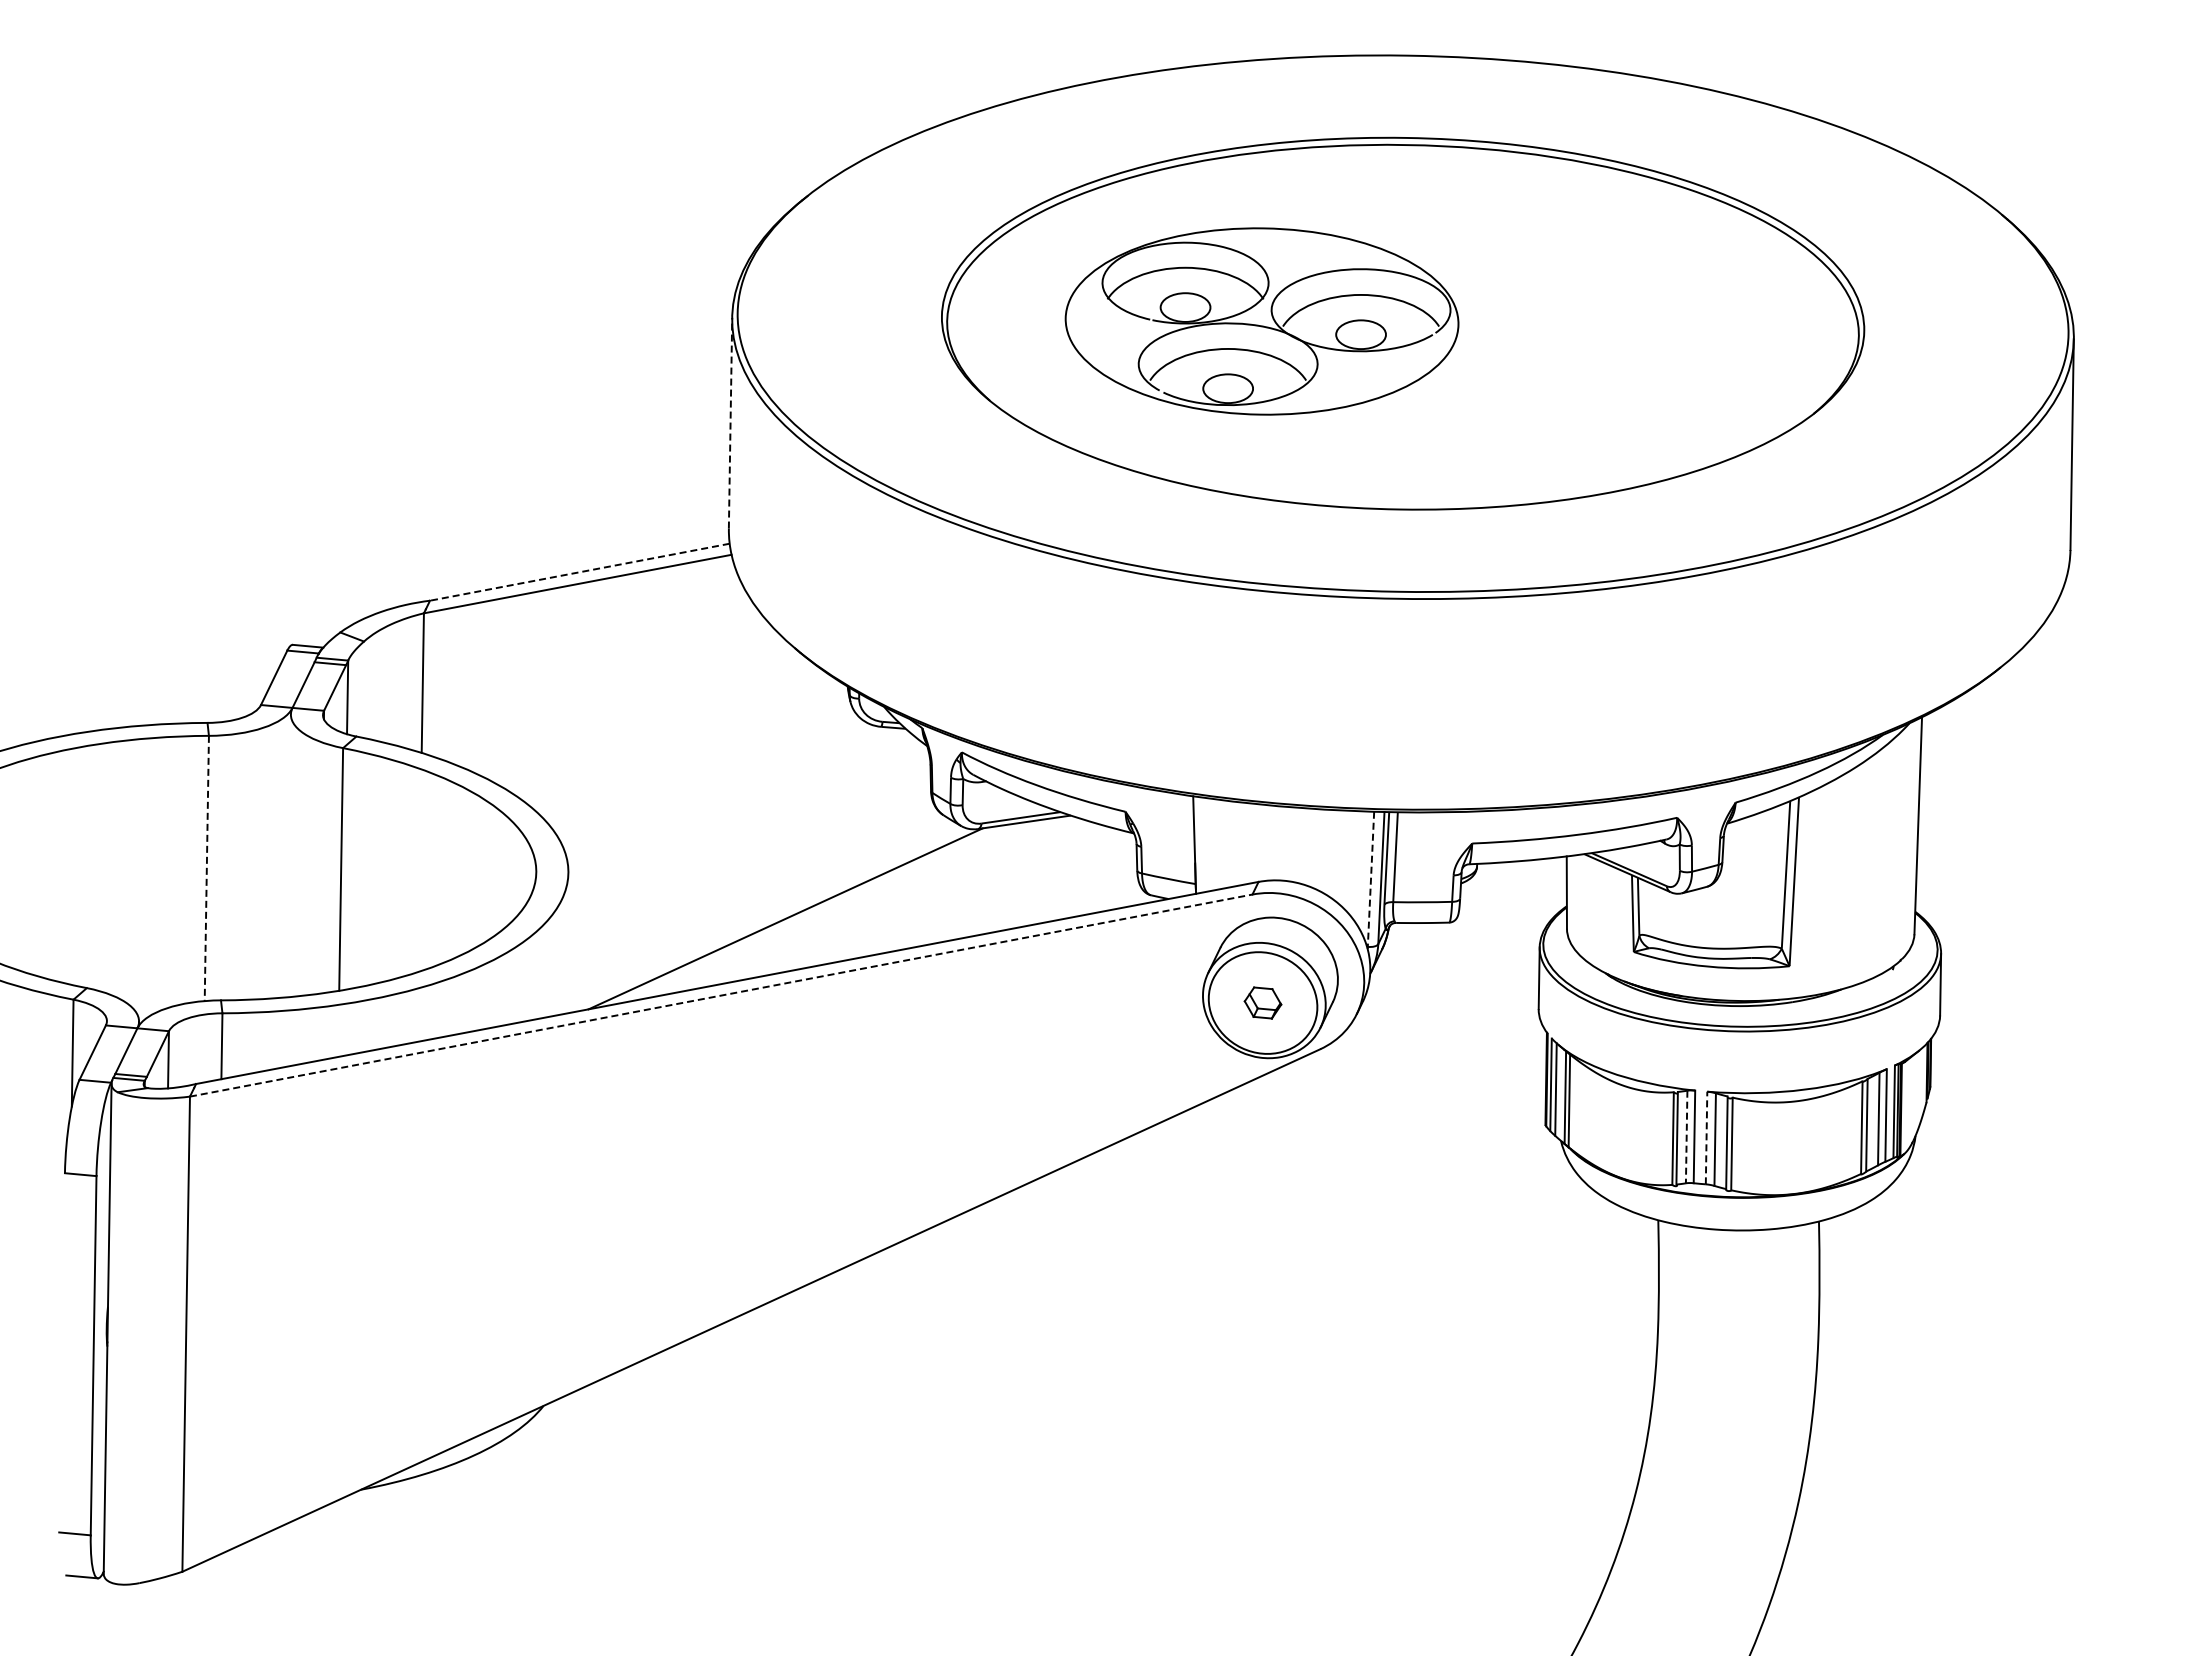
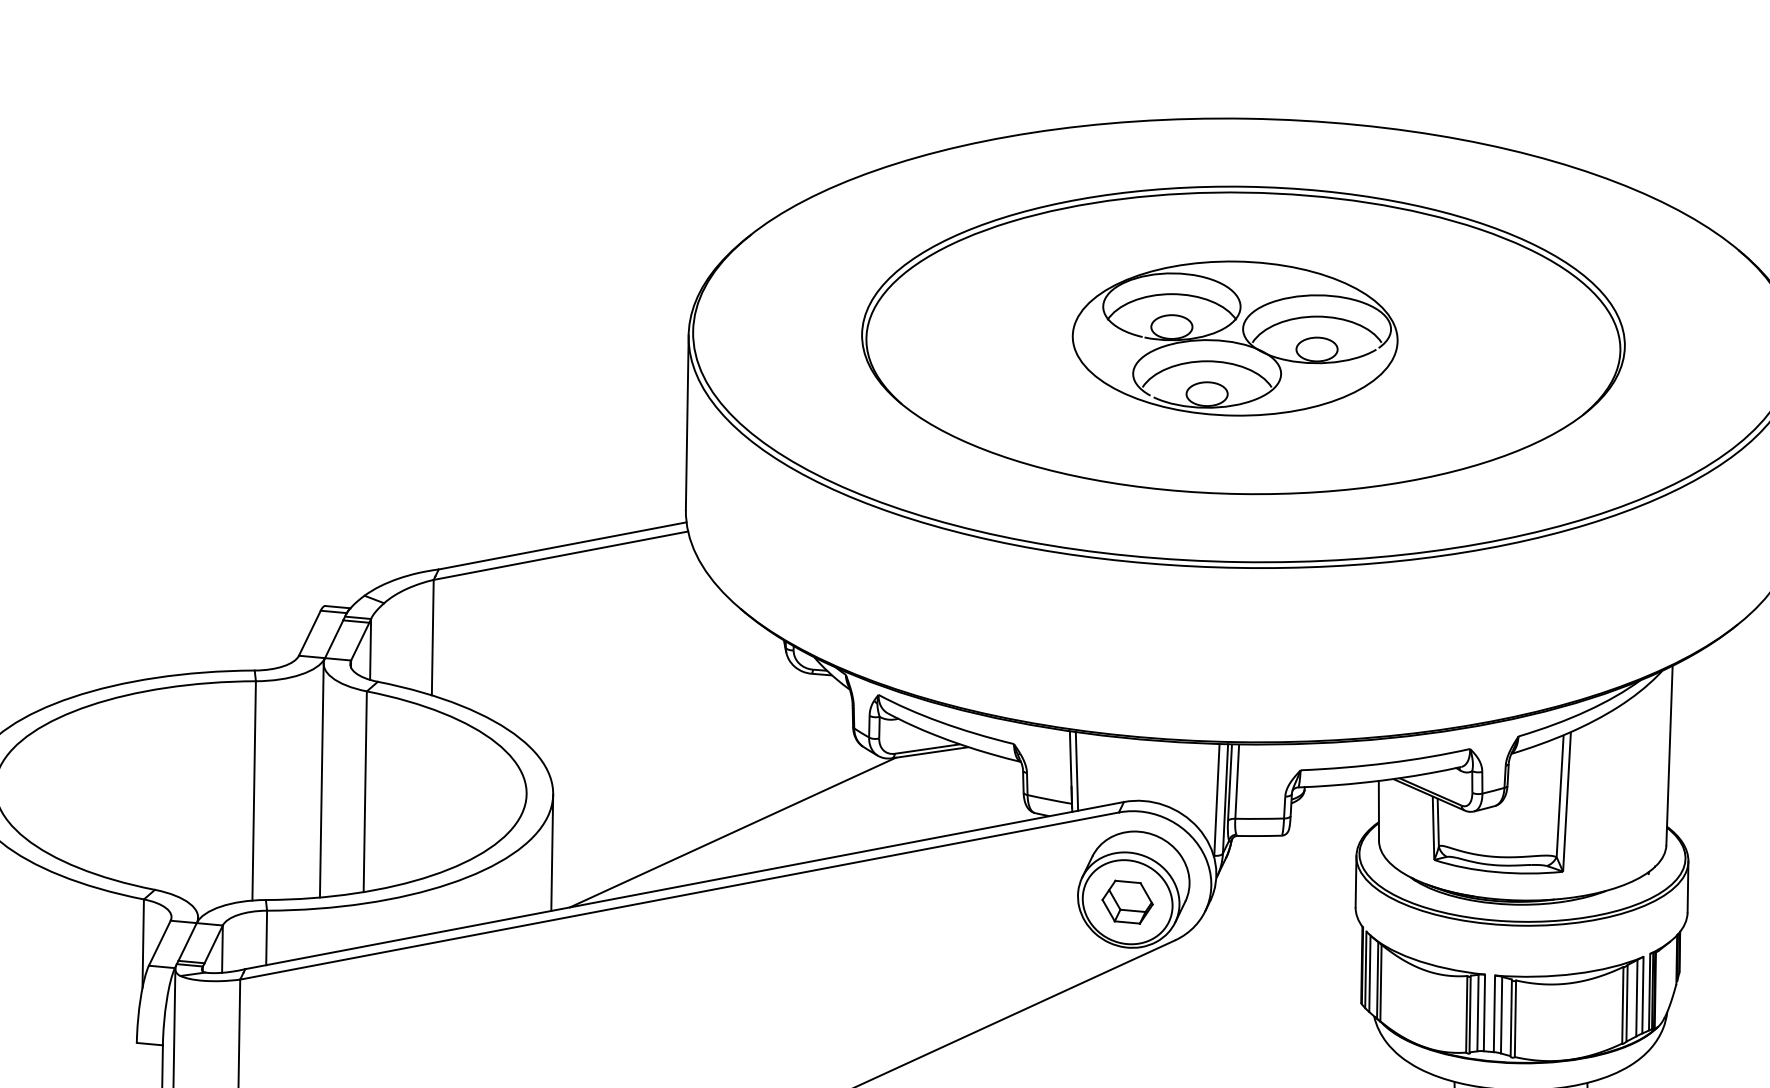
part: (1261, 321) -> (1234, 338), moved
line: (730, 422) -> (687, 422), dashed -> solid
line: (579, 572) -> (562, 546), dashed -> solid
line: (1201, 844) -> (1076, 771), added
line: (288, 855) -> (321, 780), added
line: (206, 868) -> (253, 790), dashed -> solid
line: (1371, 879) -> (1217, 800), dashed -> solid
line: (567, 943) -> (552, 852), added
line: (721, 995) -> (679, 895), dashed -> solid
part: (1262, 1002) -> (1127, 901), size x1.67
line: (1686, 1137) -> (1477, 1013), dashed -> solid
line: (1706, 1137) -> (1494, 1013), dashed -> solid

